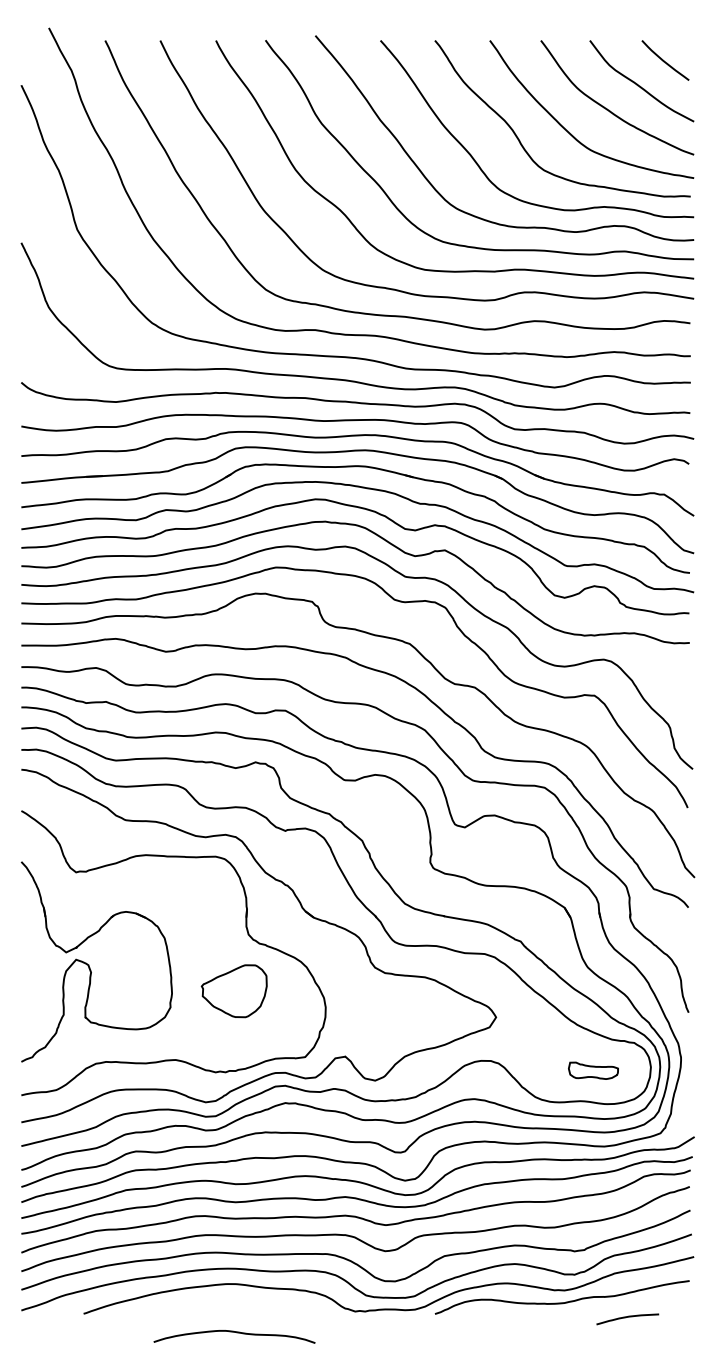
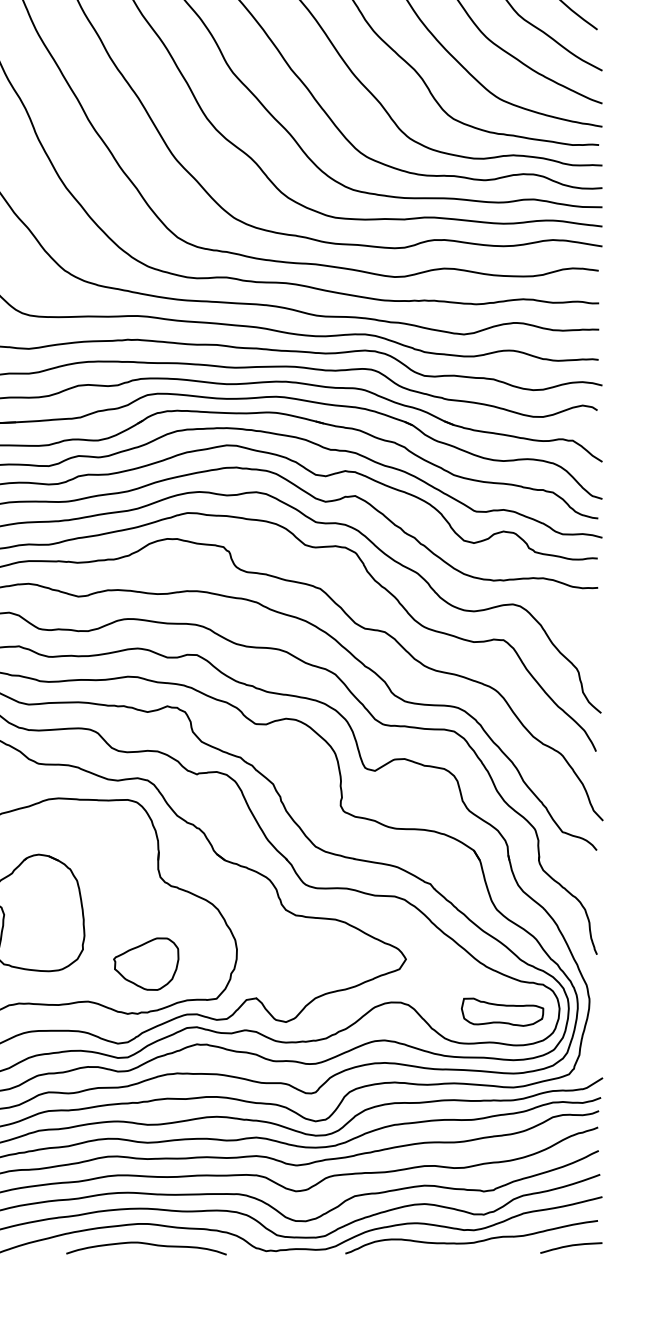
part: (233, 991) -> (145, 964), moved
part: (593, 1070) -> (502, 1012), size x1.67
curve: (627, 1317) -> (571, 1246), moved
curve: (236, 1333) -> (148, 1245), moved

